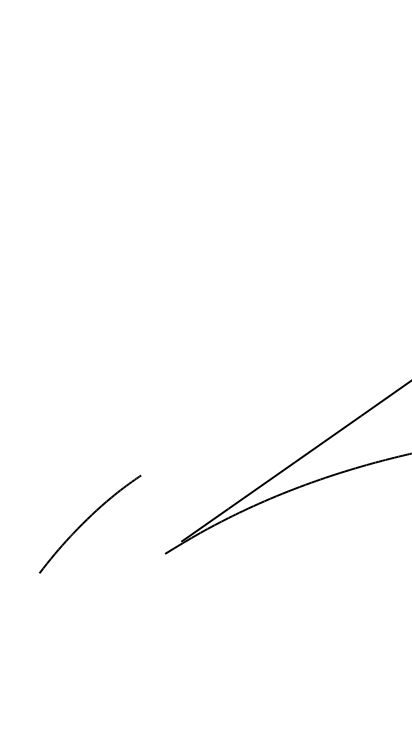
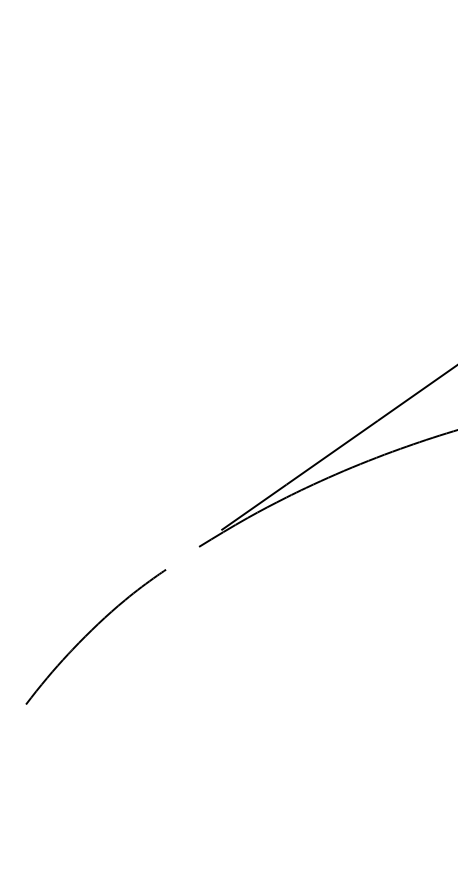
curve: (87, 520) -> (92, 631), moved

